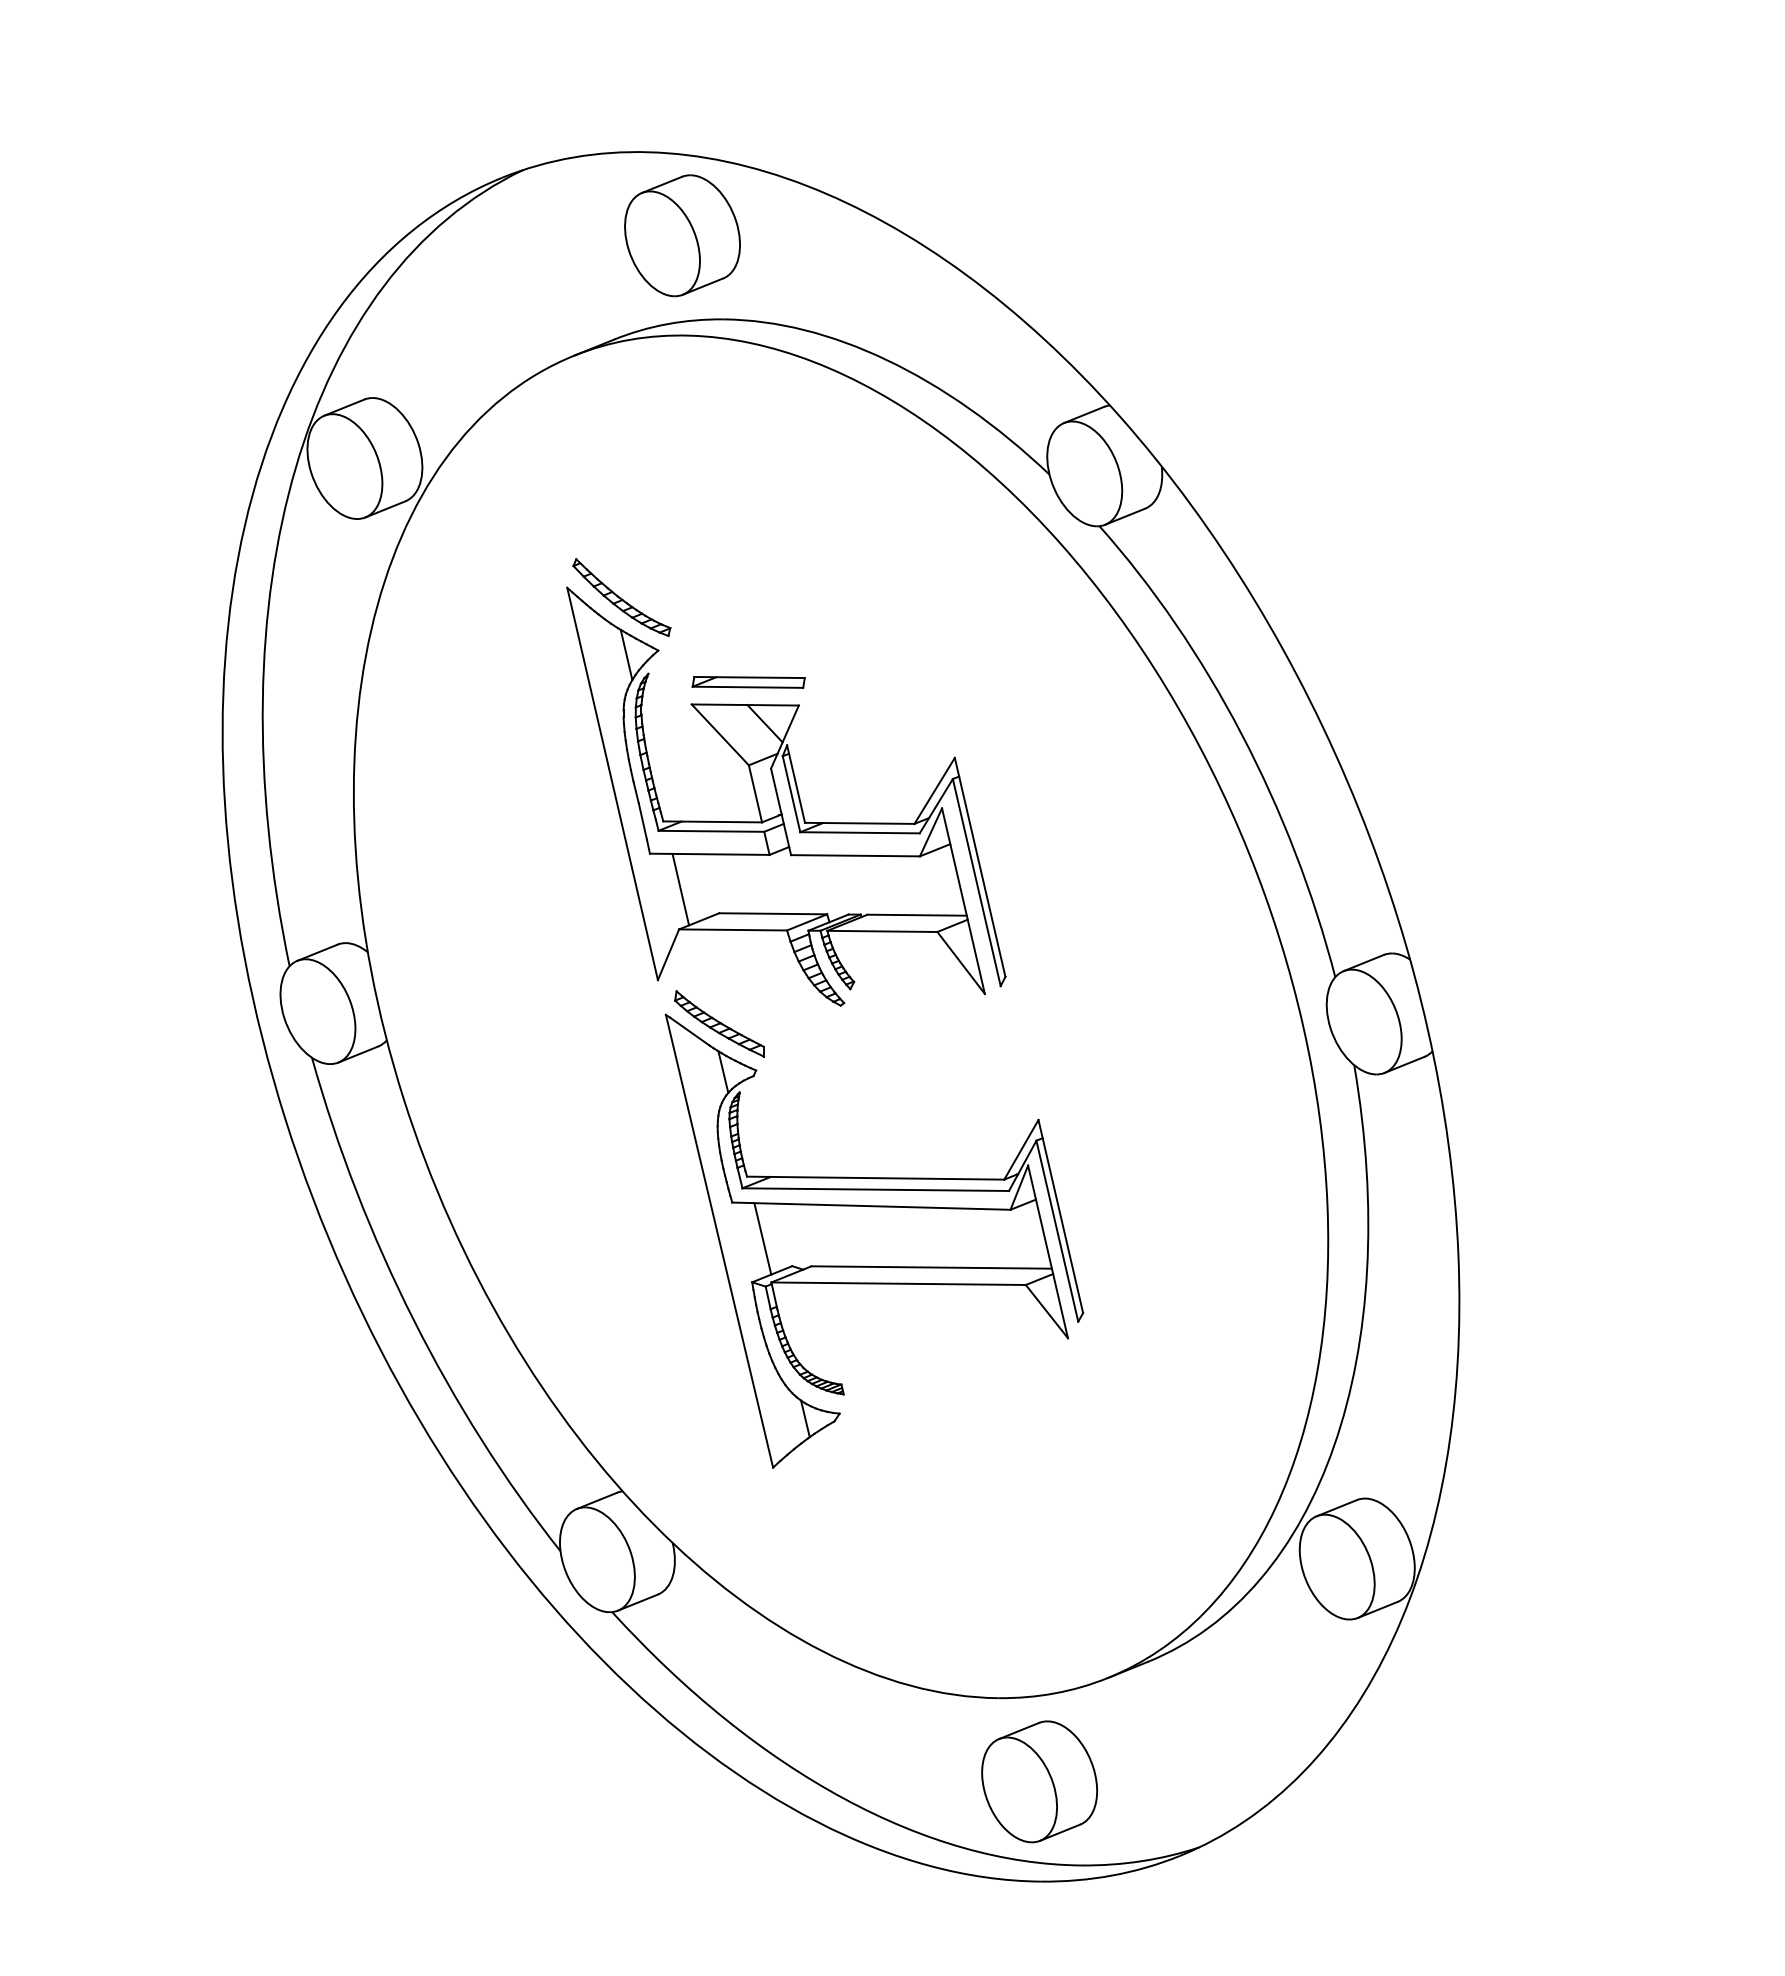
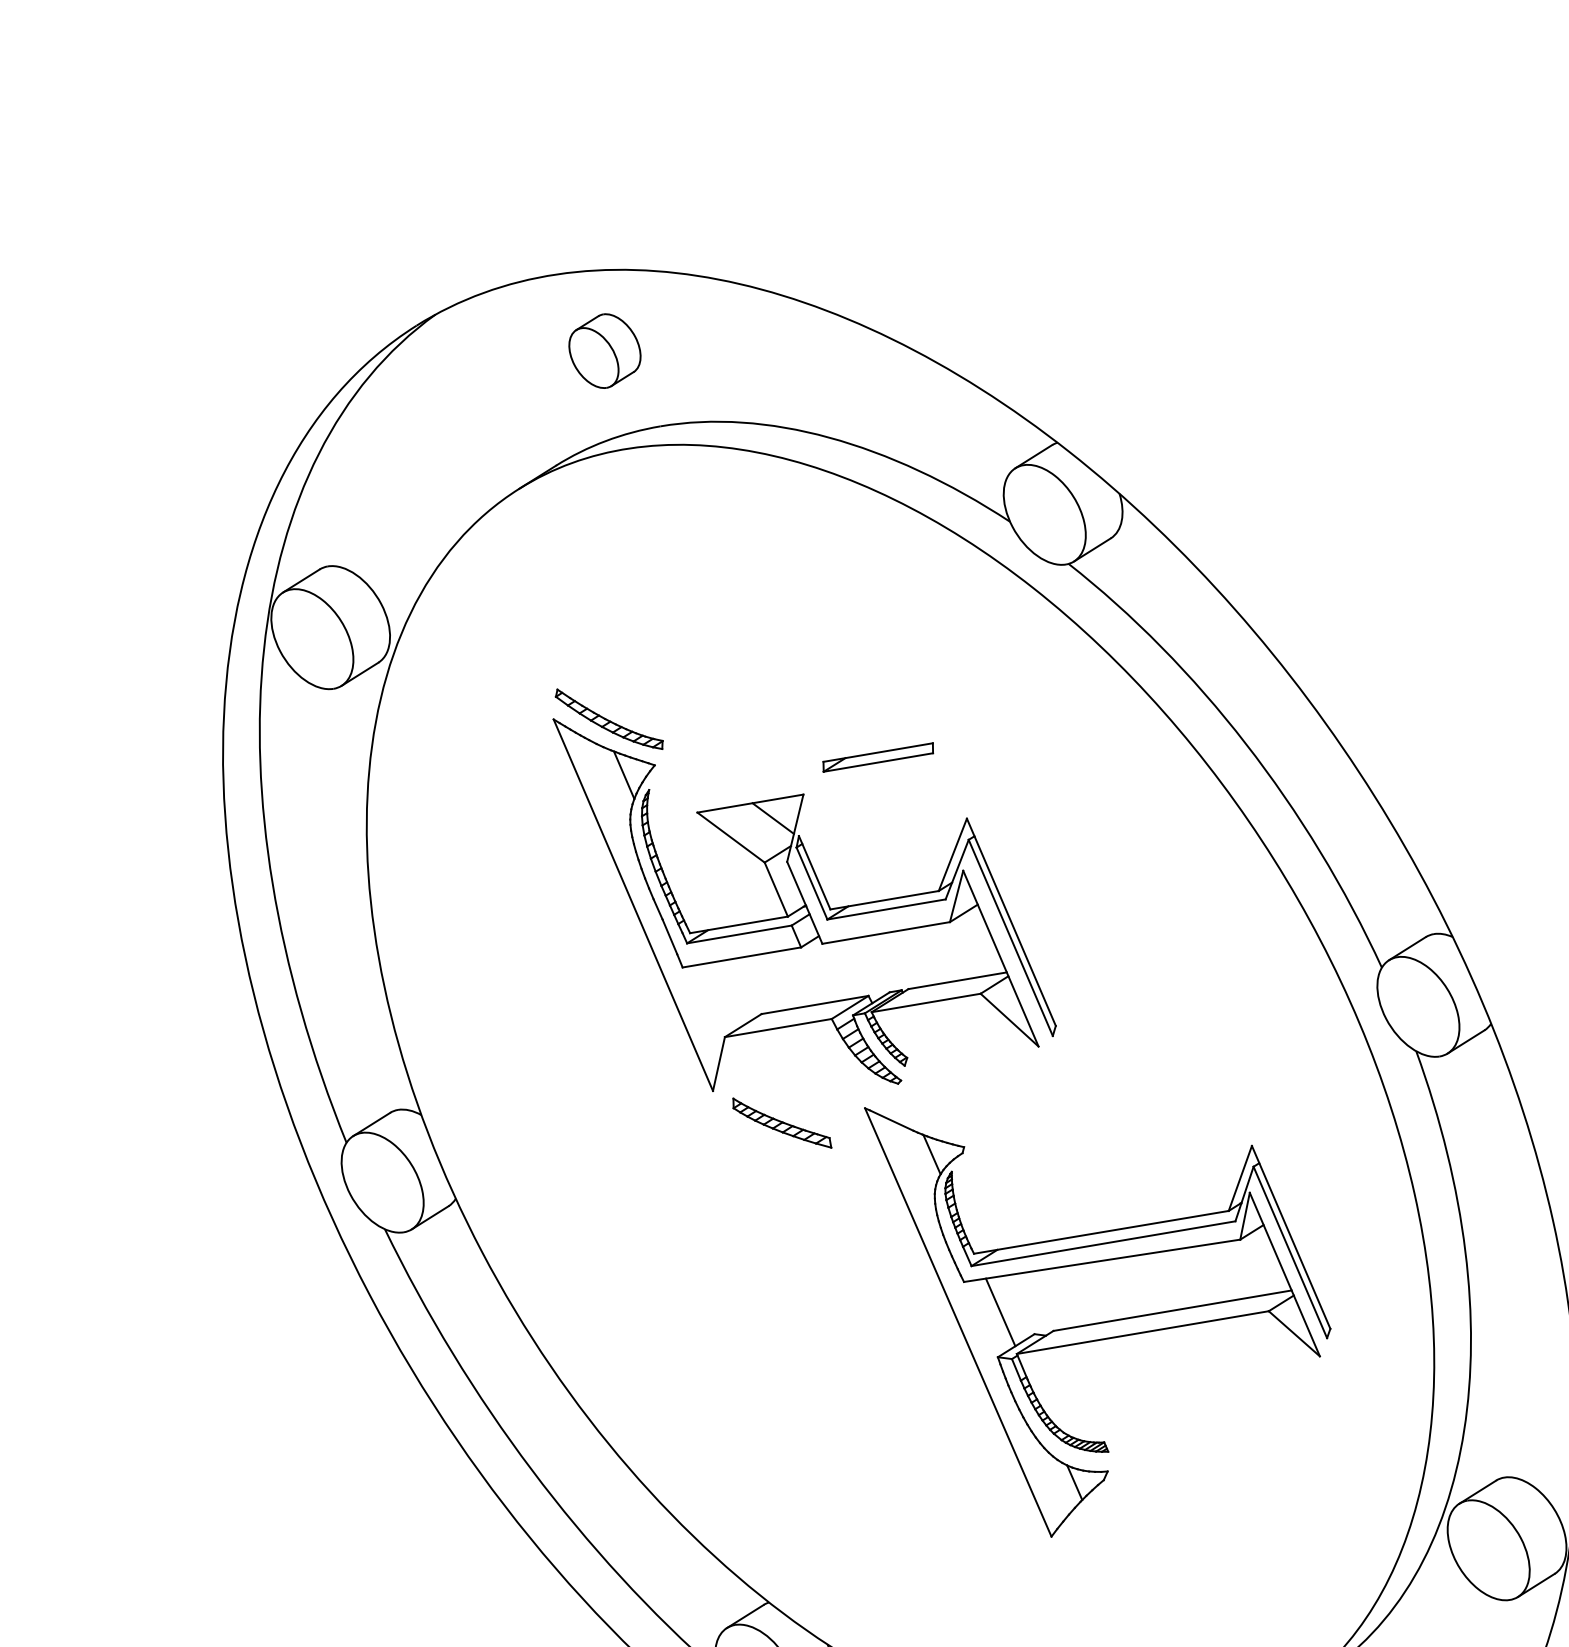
part: (682, 235) -> (604, 350), size x0.6
part: (748, 682) -> (878, 757), moved
line: (680, 889) -> (719, 997), removed
part: (874, 1240) -> (1111, 1294), moved

